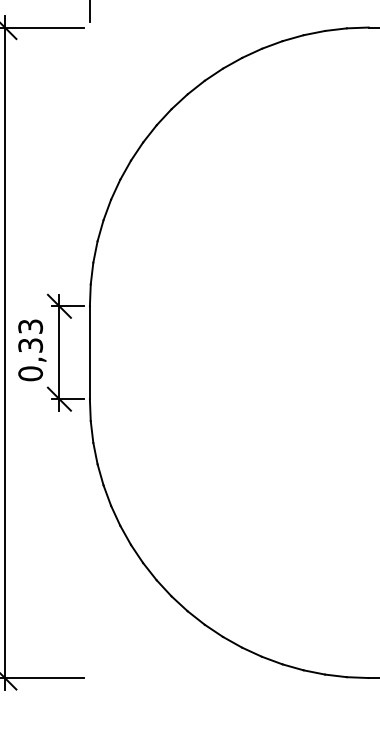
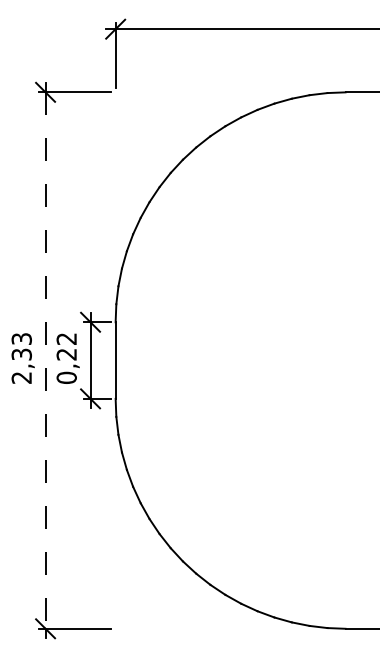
text: (30, 335) -> (66, 346), 0,33 -> 0,22
line: (4, 353) -> (45, 361), solid -> dashed

